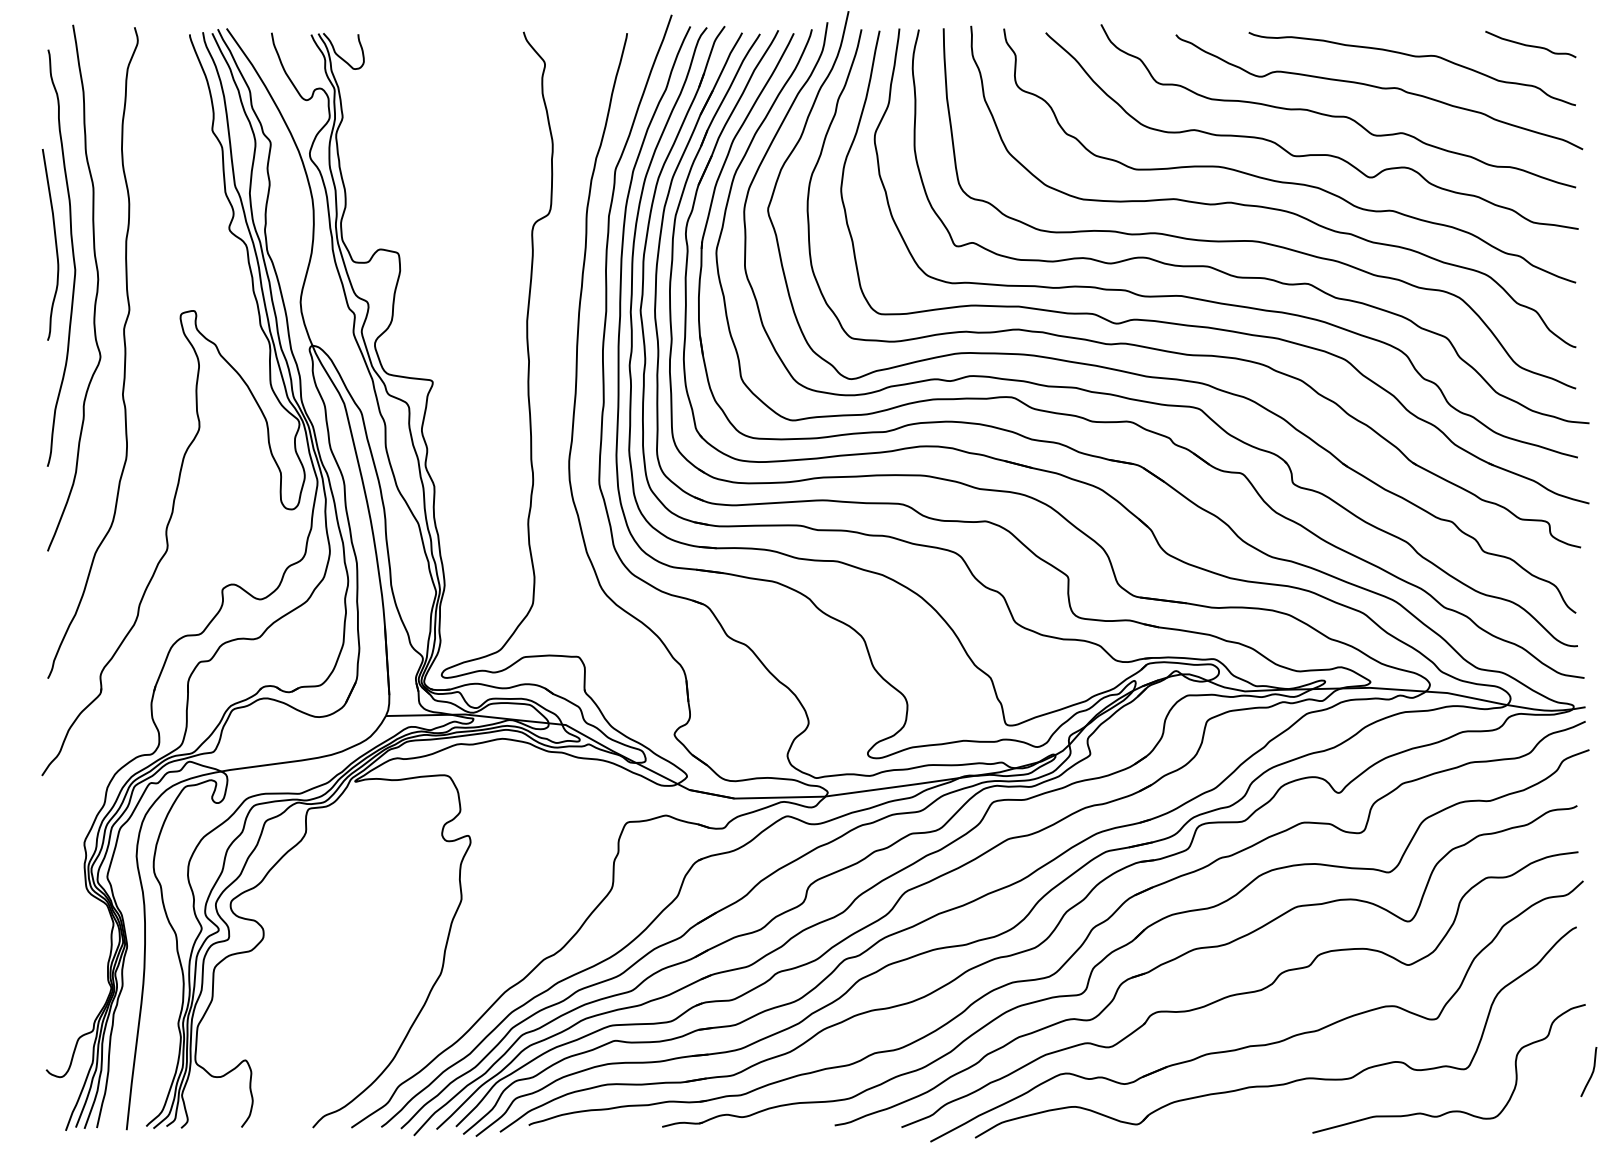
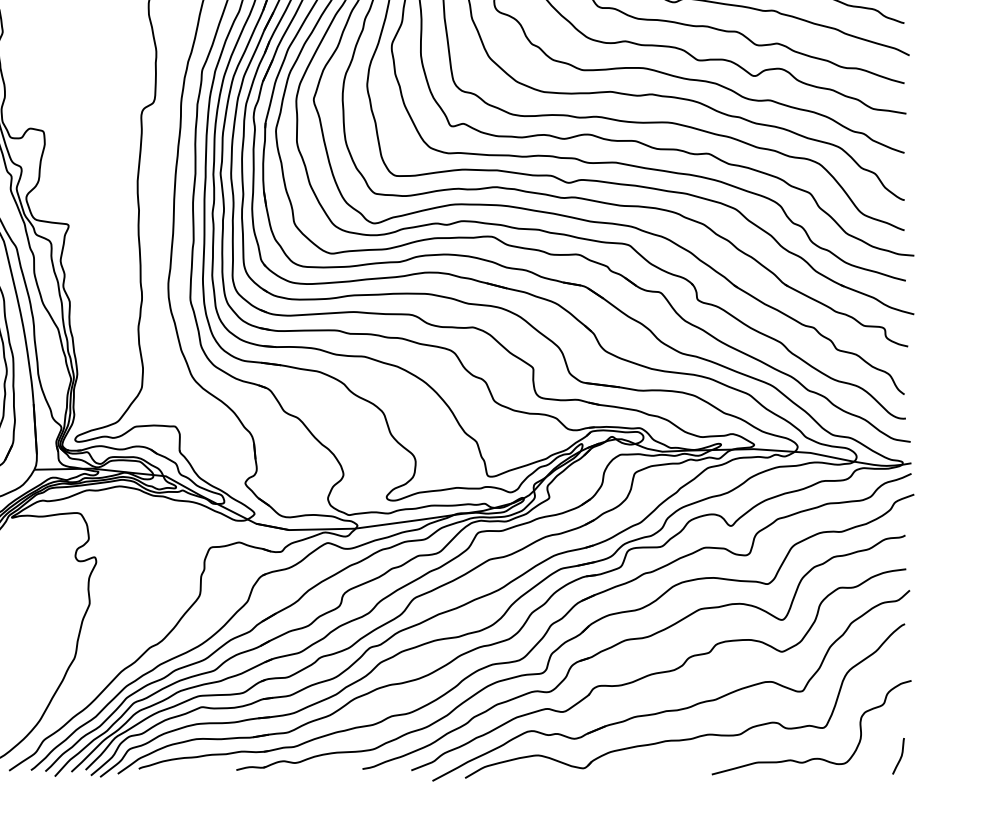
curve: (1591, 1072) -> (900, 756), moved

